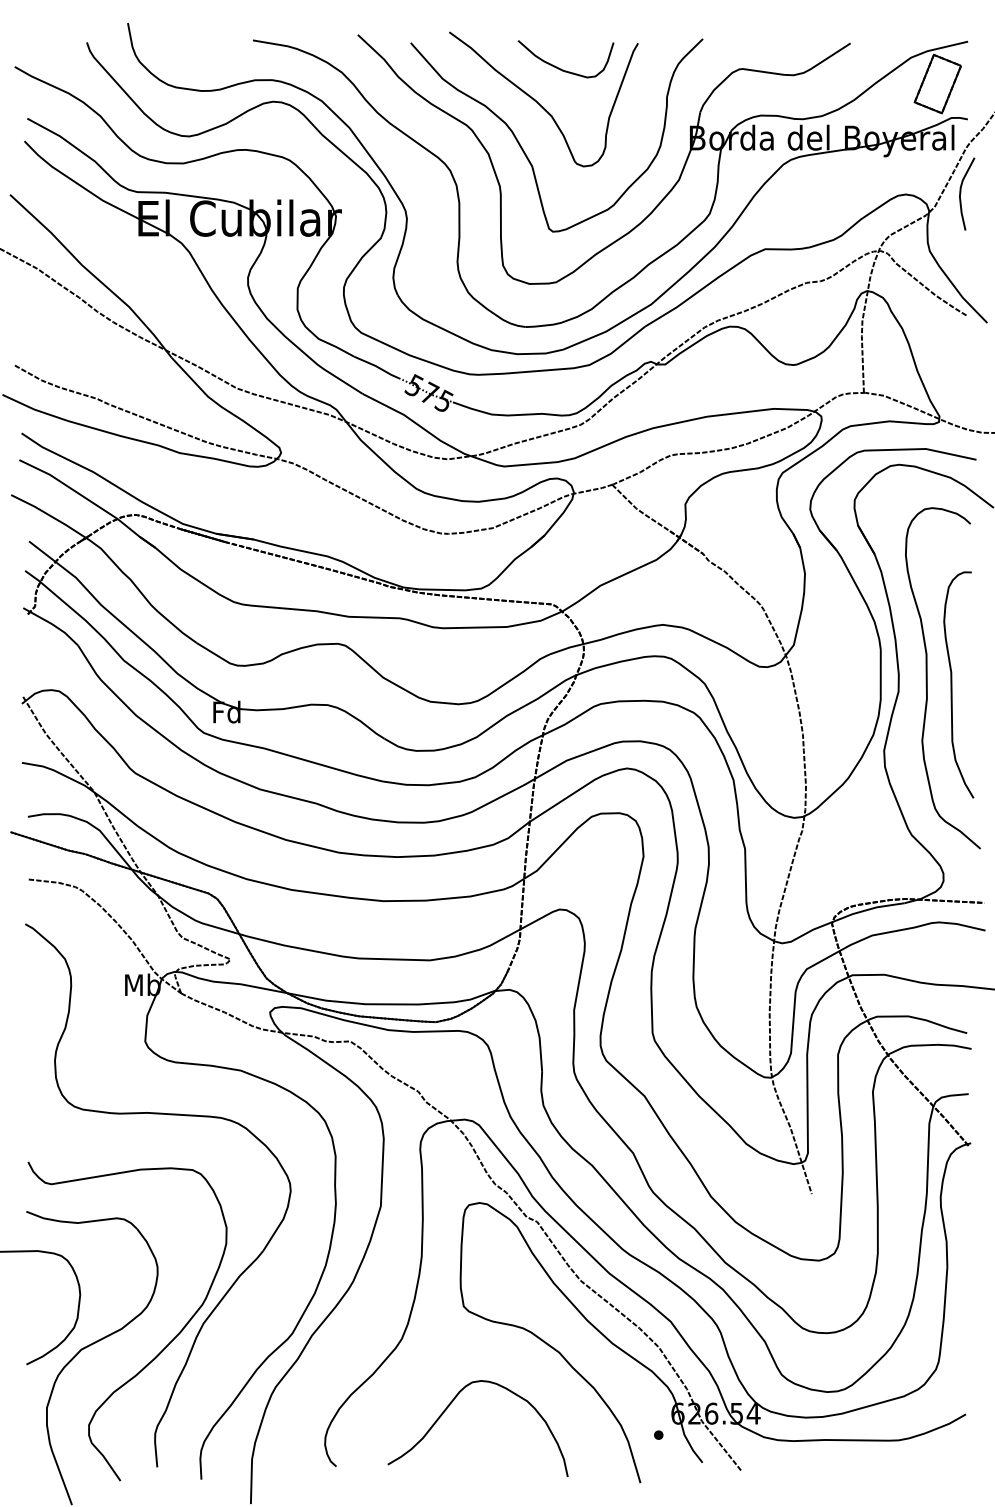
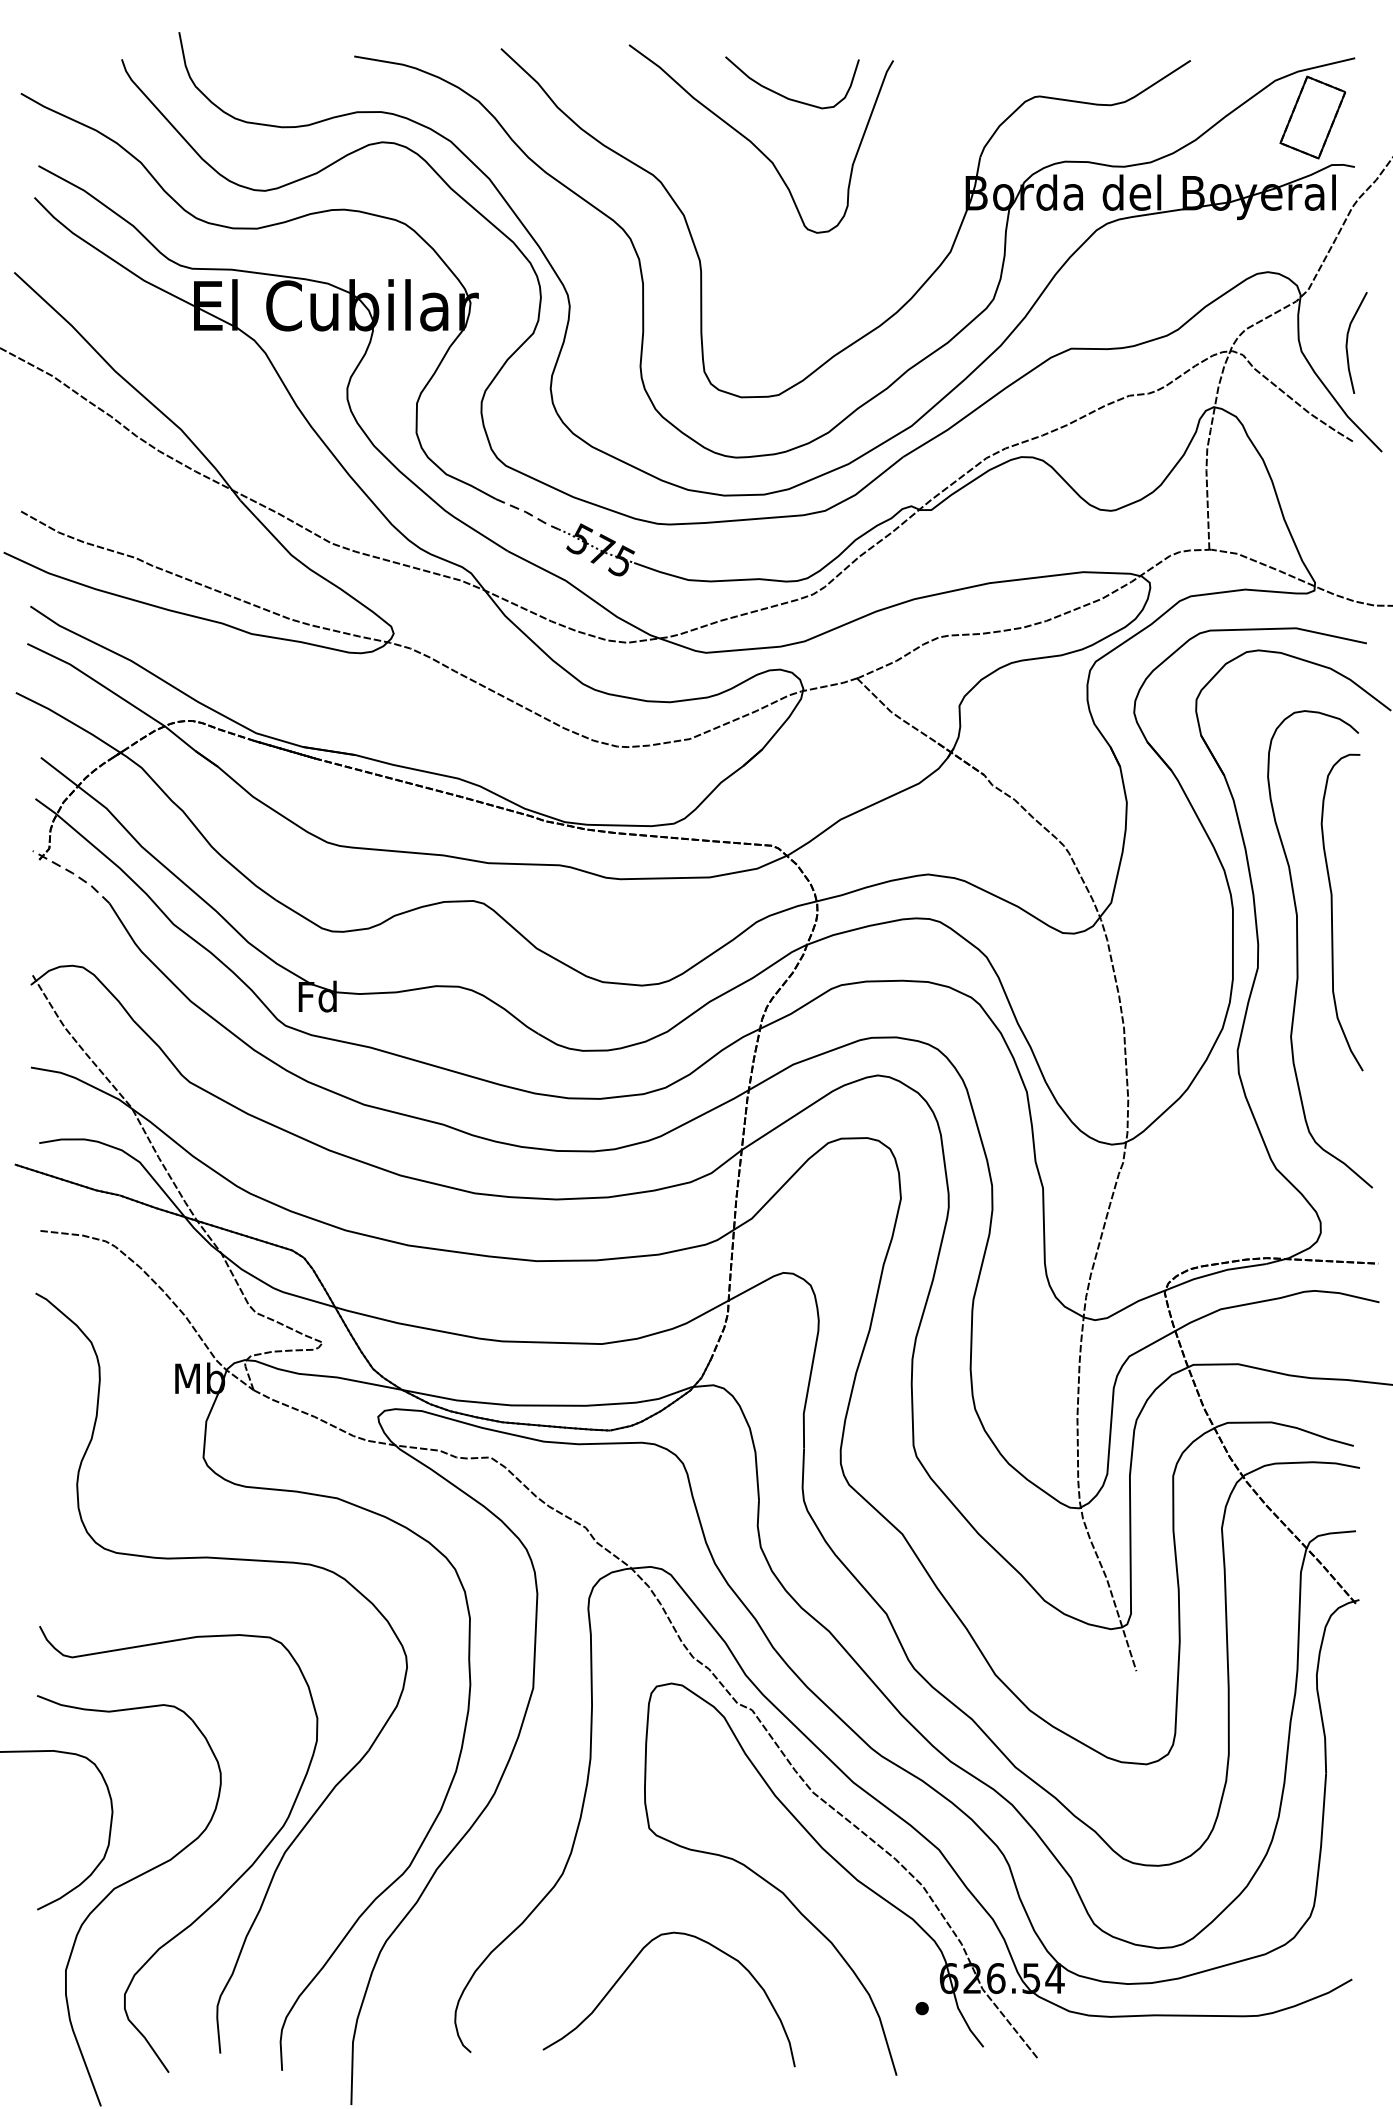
curve: (524, 150) -> (734, 210), removed
curve: (961, 193) -> (1348, 342), moved
line: (377, 366) -> (528, 512), solid -> dashed
line: (52, 624) -> (73, 873), solid -> dashed
curve: (952, 684) -> (1333, 911), moved

